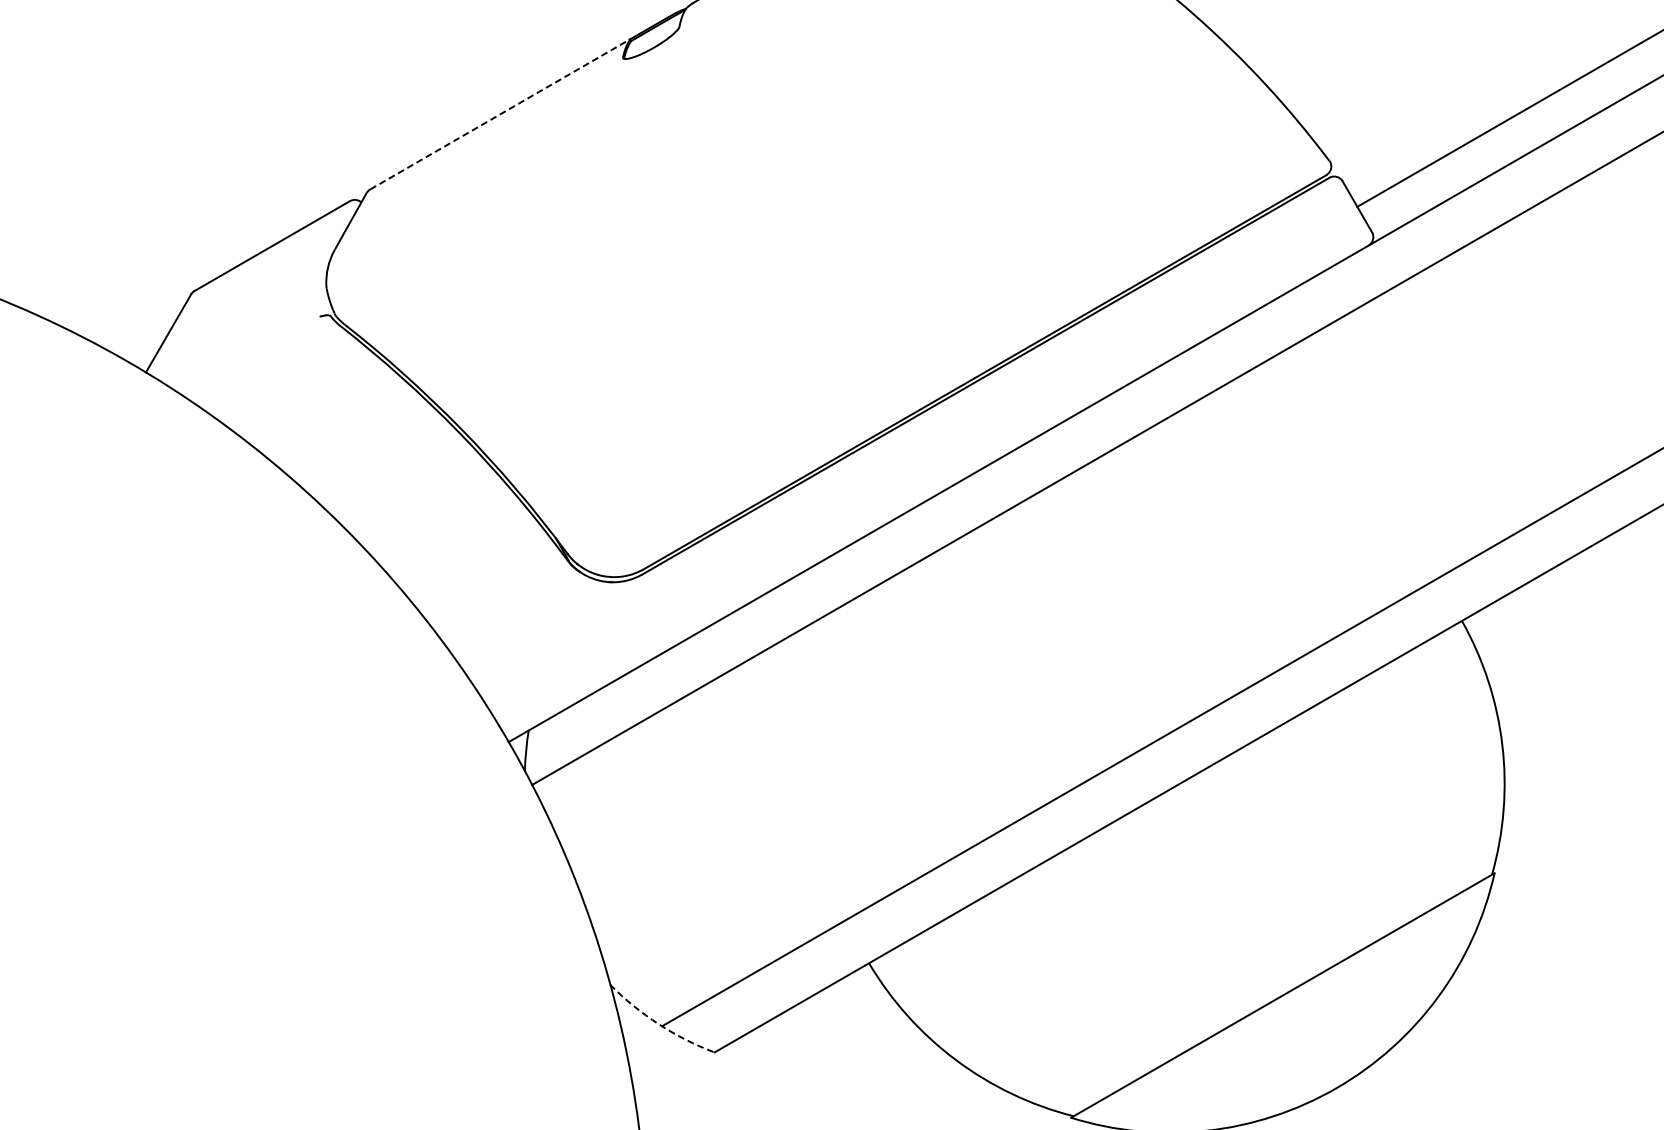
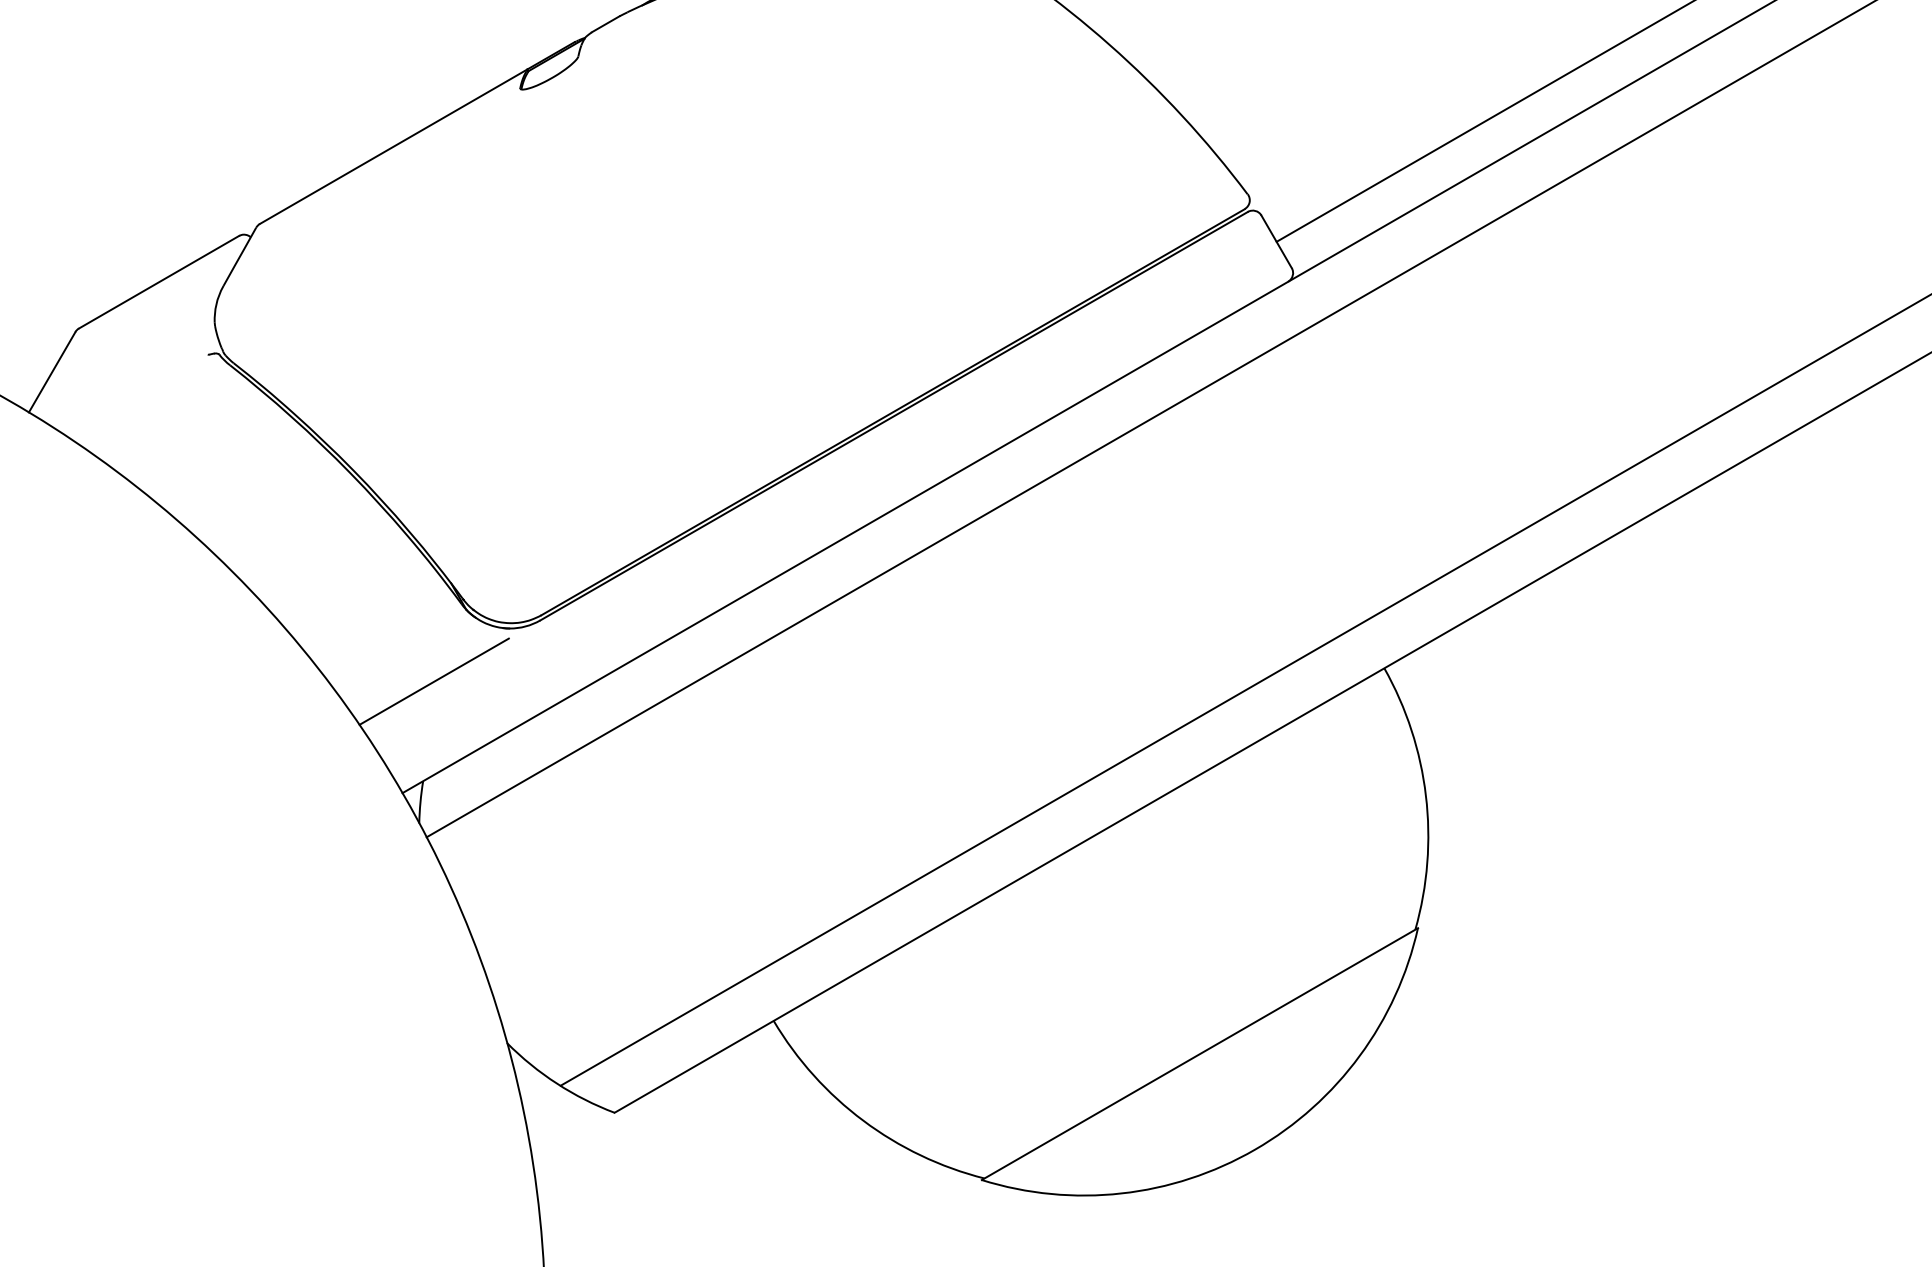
line: (500, 114) -> (394, 146), dashed -> solid
line: (538, 633) -> (433, 681), added
arc: (659, 1024) -> (557, 1083), dashed -> solid

